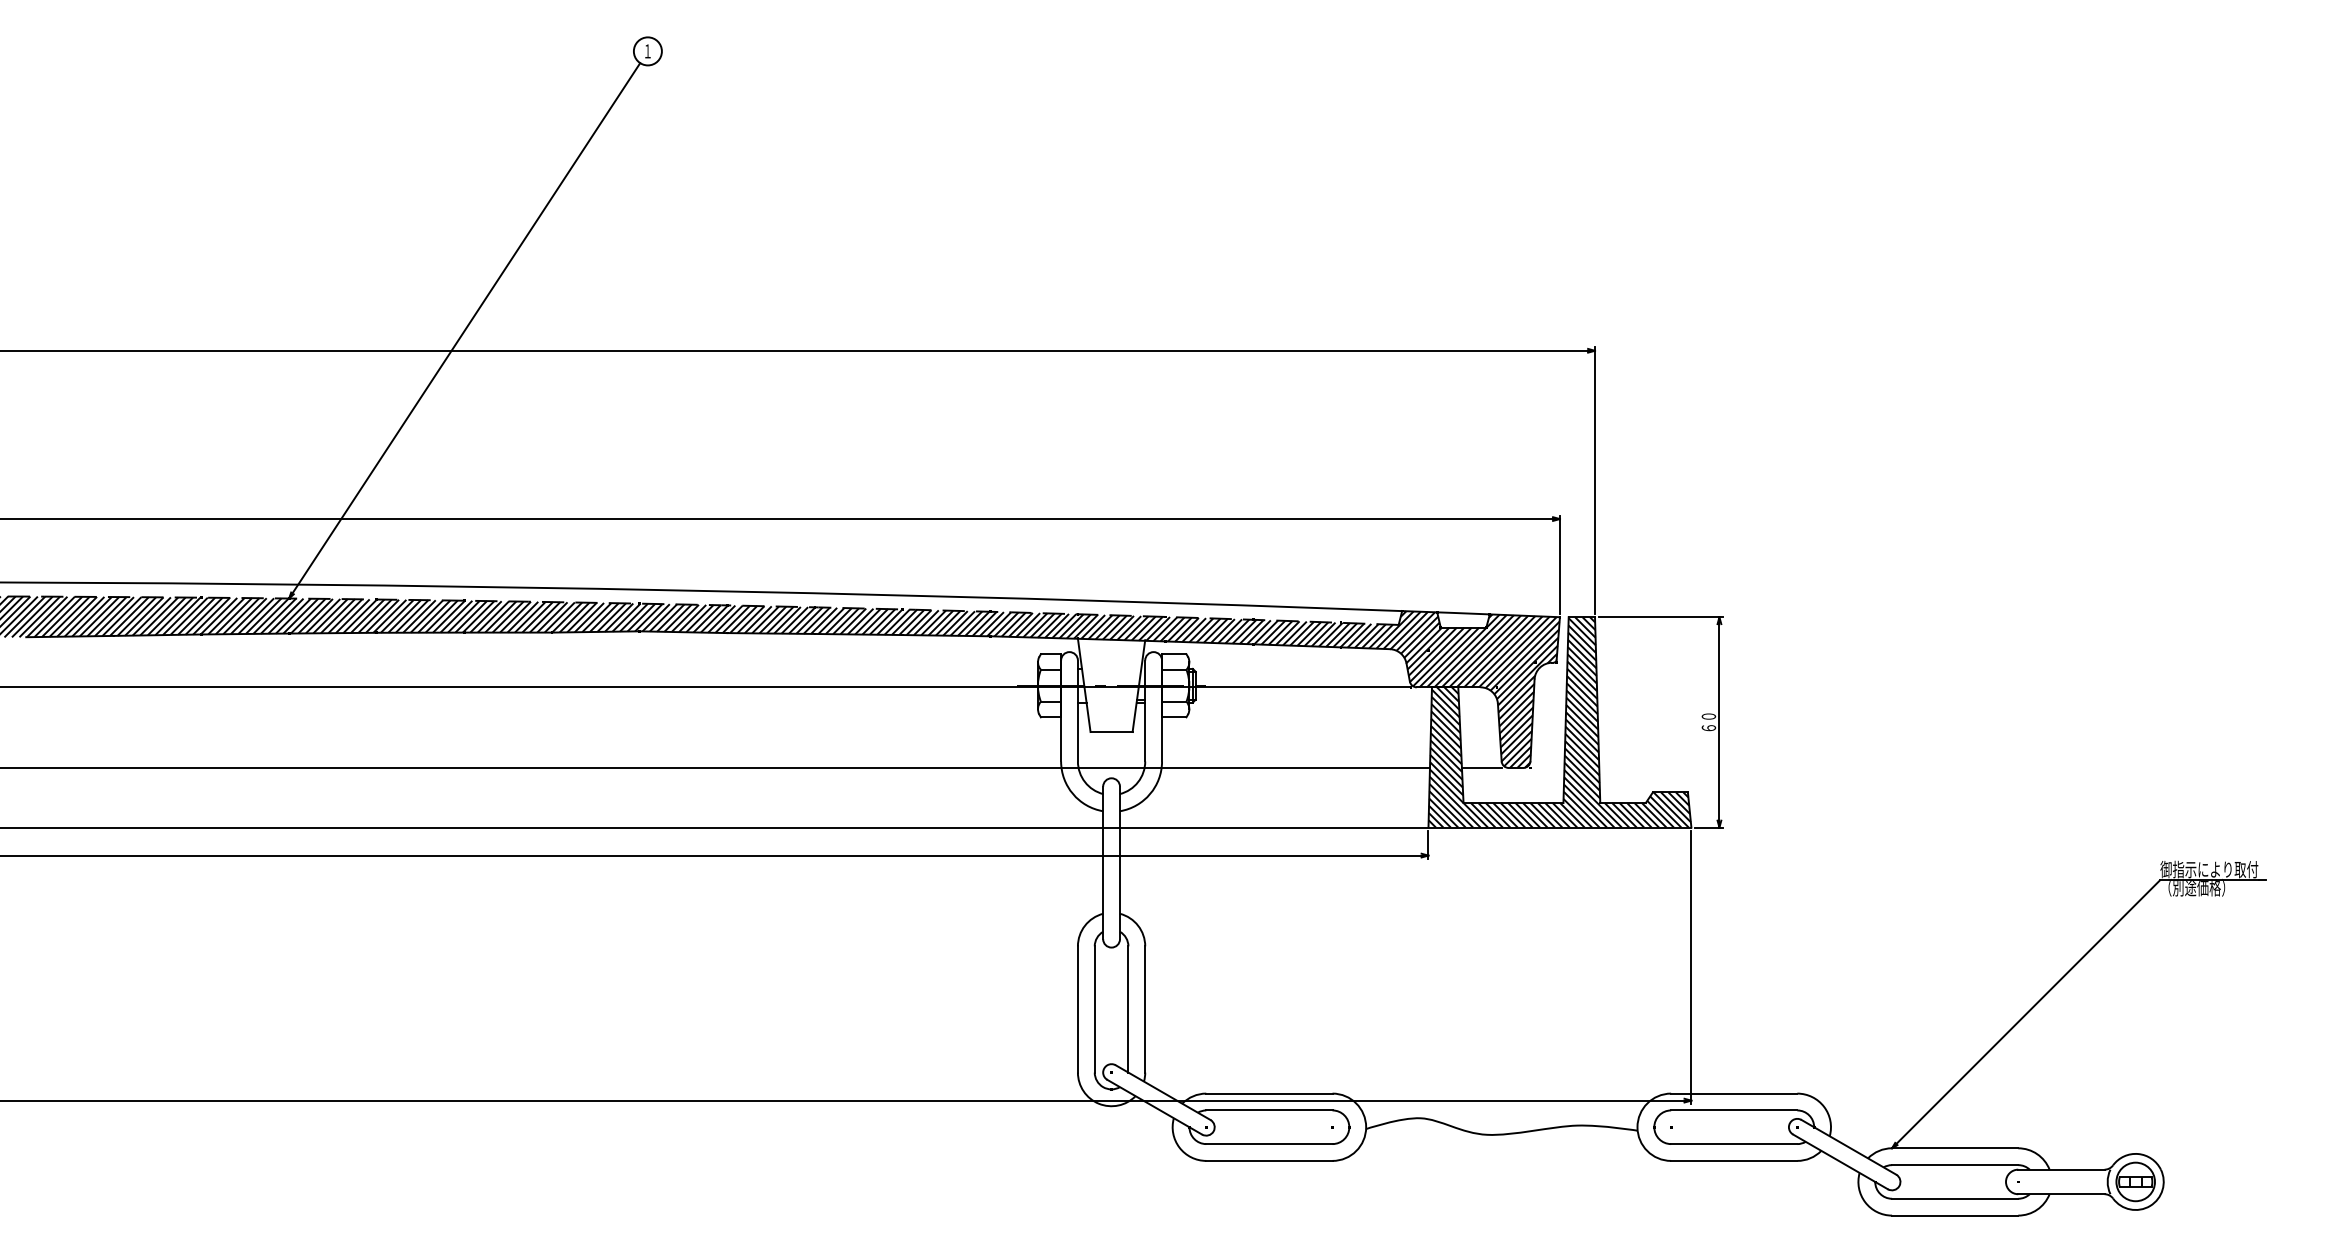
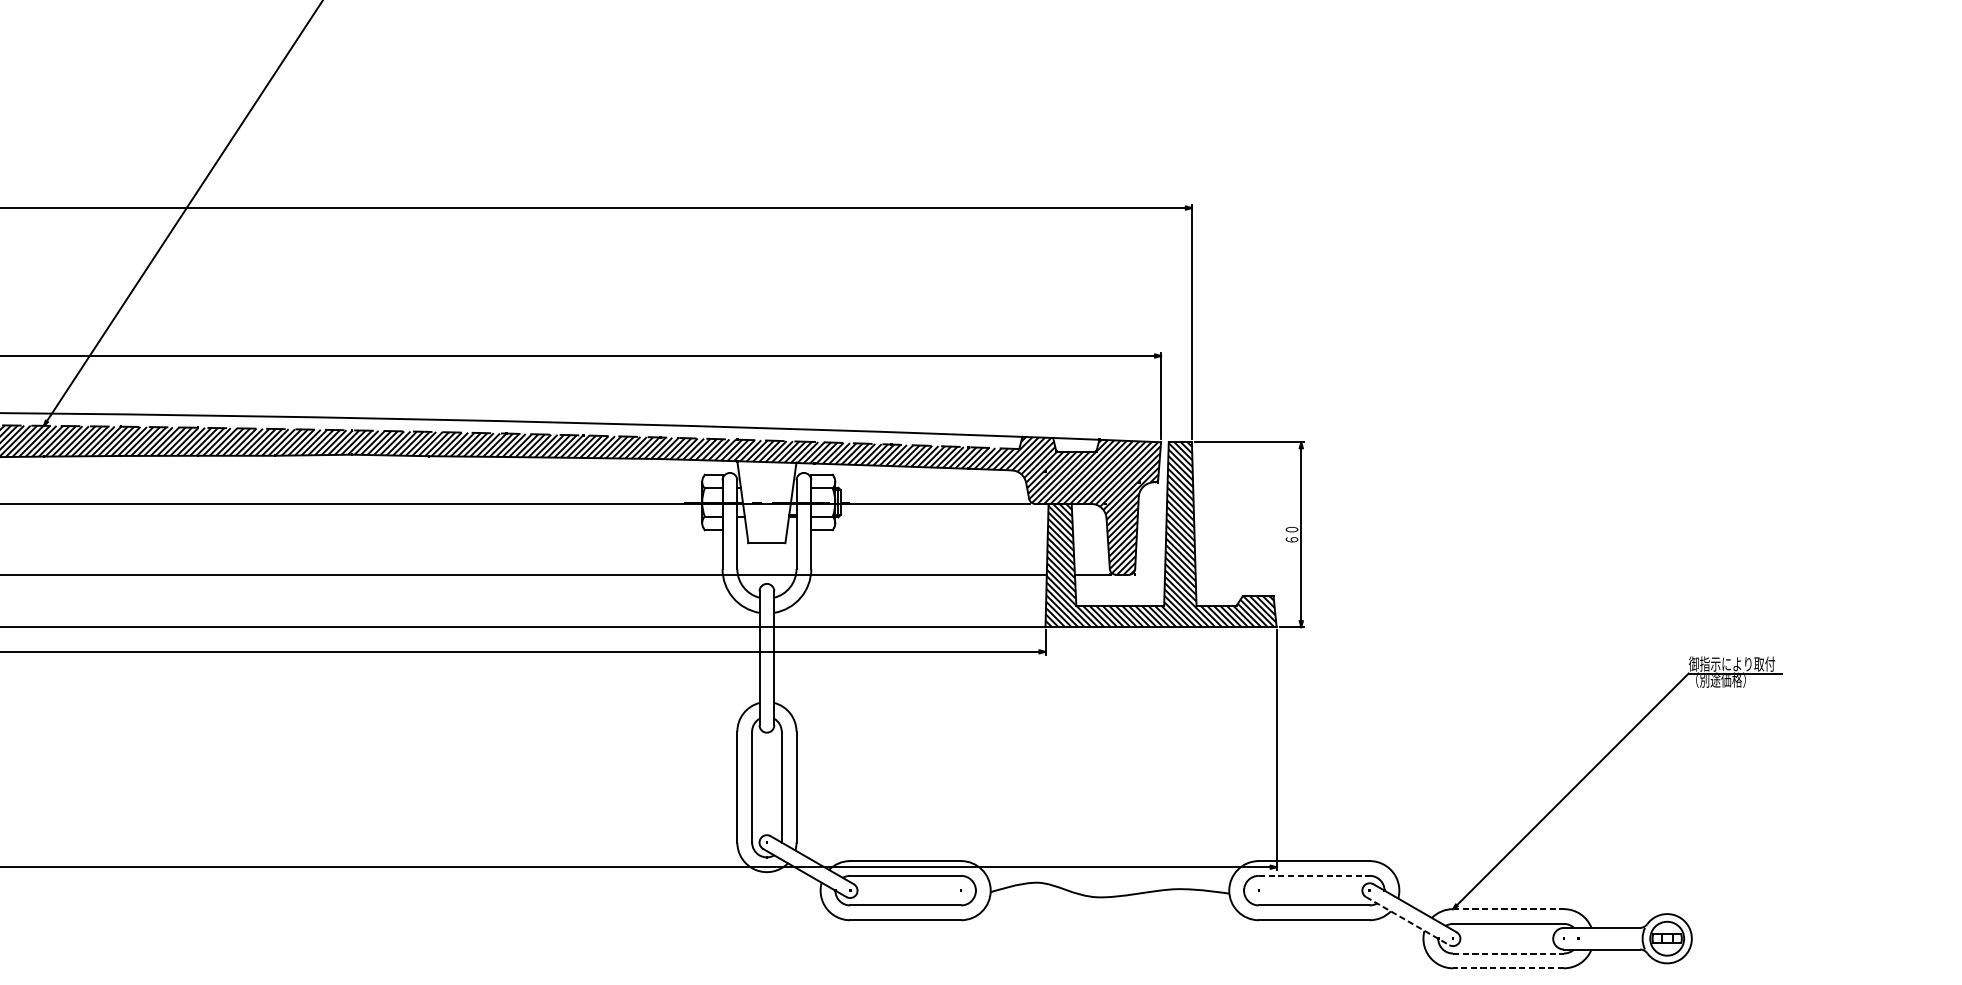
line: (1734, 1110) -> (1314, 875), solid -> dashed
line: (1955, 1148) -> (1508, 909), solid -> dashed
line: (1840, 1161) -> (1407, 920), solid -> dashed
line: (1955, 1198) -> (1508, 953), solid -> dashed
line: (1954, 1215) -> (1507, 968), solid -> dashed

